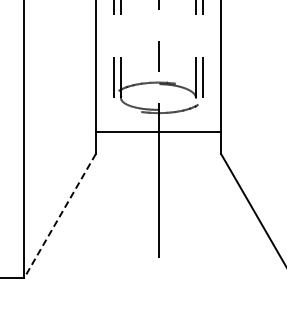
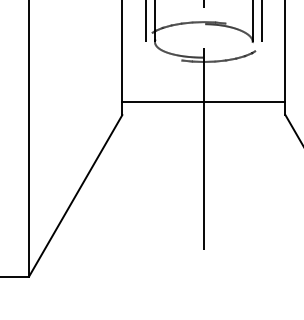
line: (158, 131) -> (203, 101), moved
line: (60, 215) -> (76, 195), dashed -> solid

